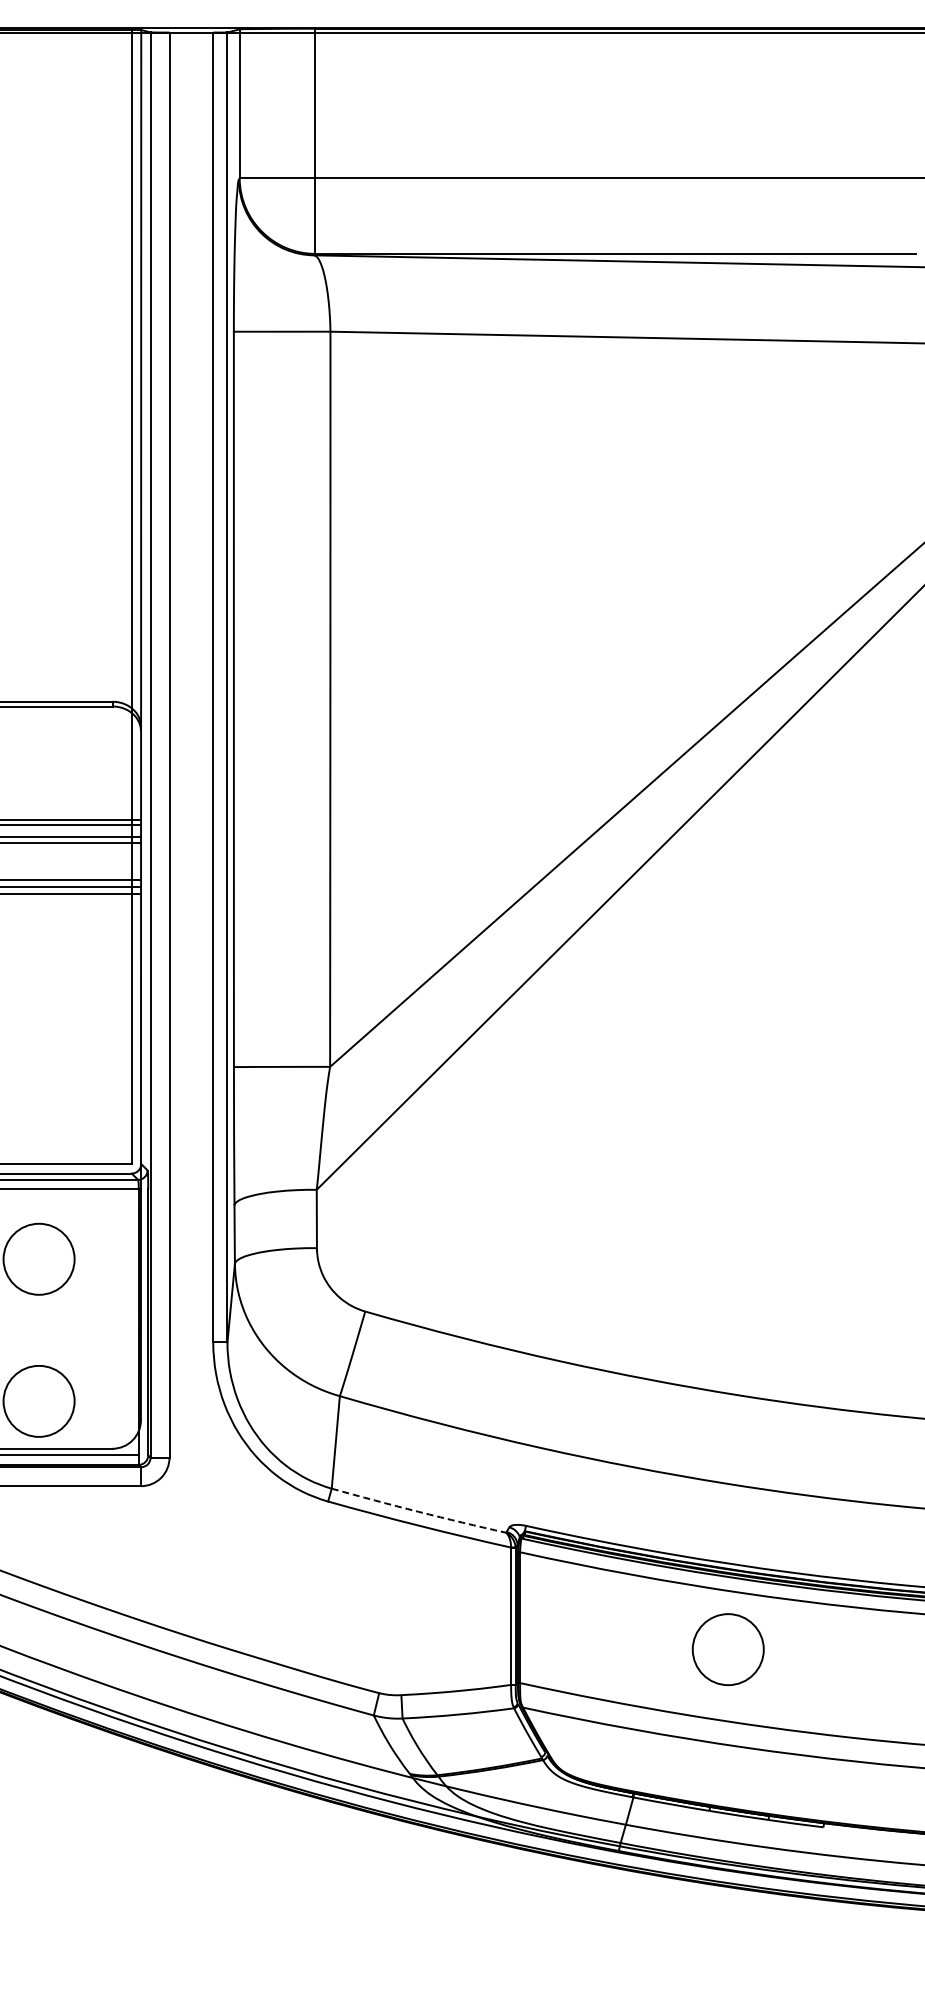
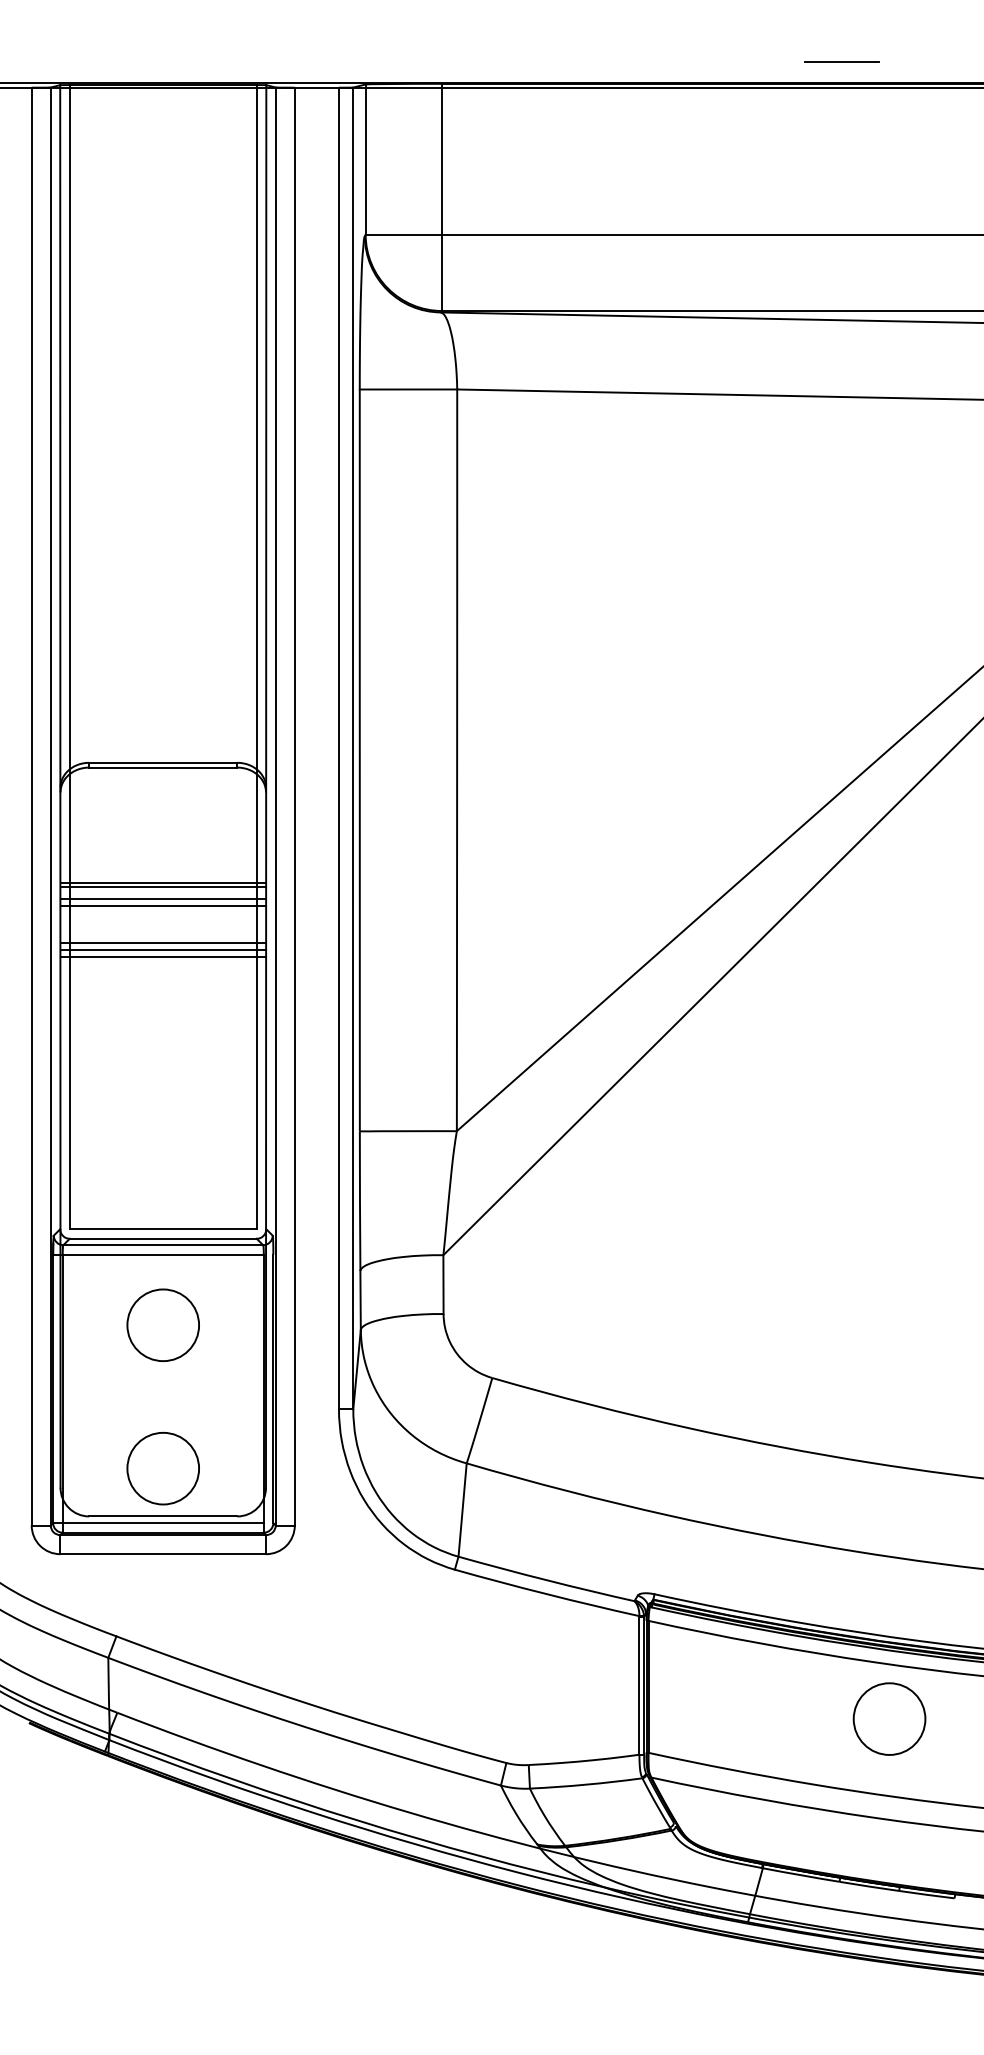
line: (711, 6) -> (841, 61), added
arc: (418, 1512) -> (546, 1580), dashed -> solid
circle: (728, 1649) -> (889, 1718), moved

